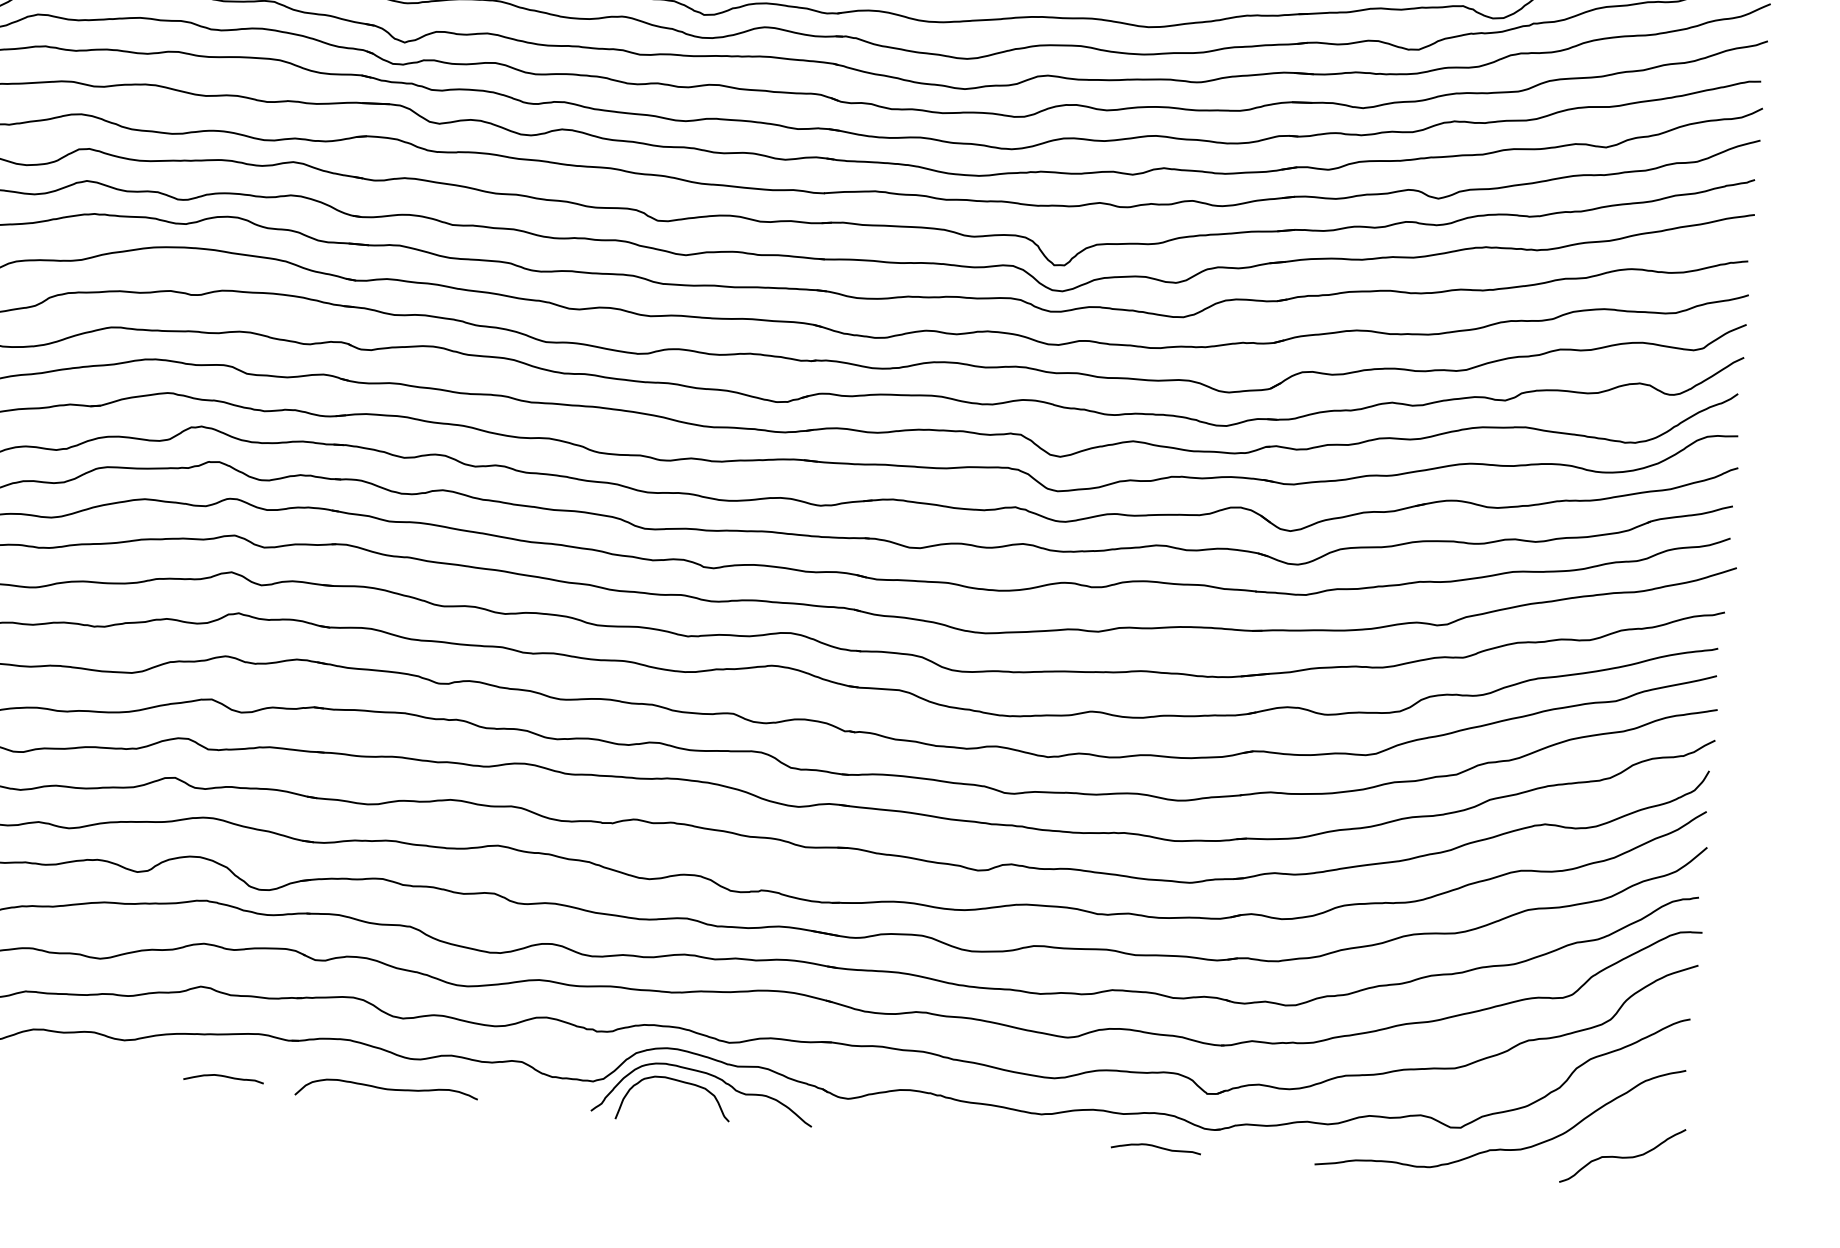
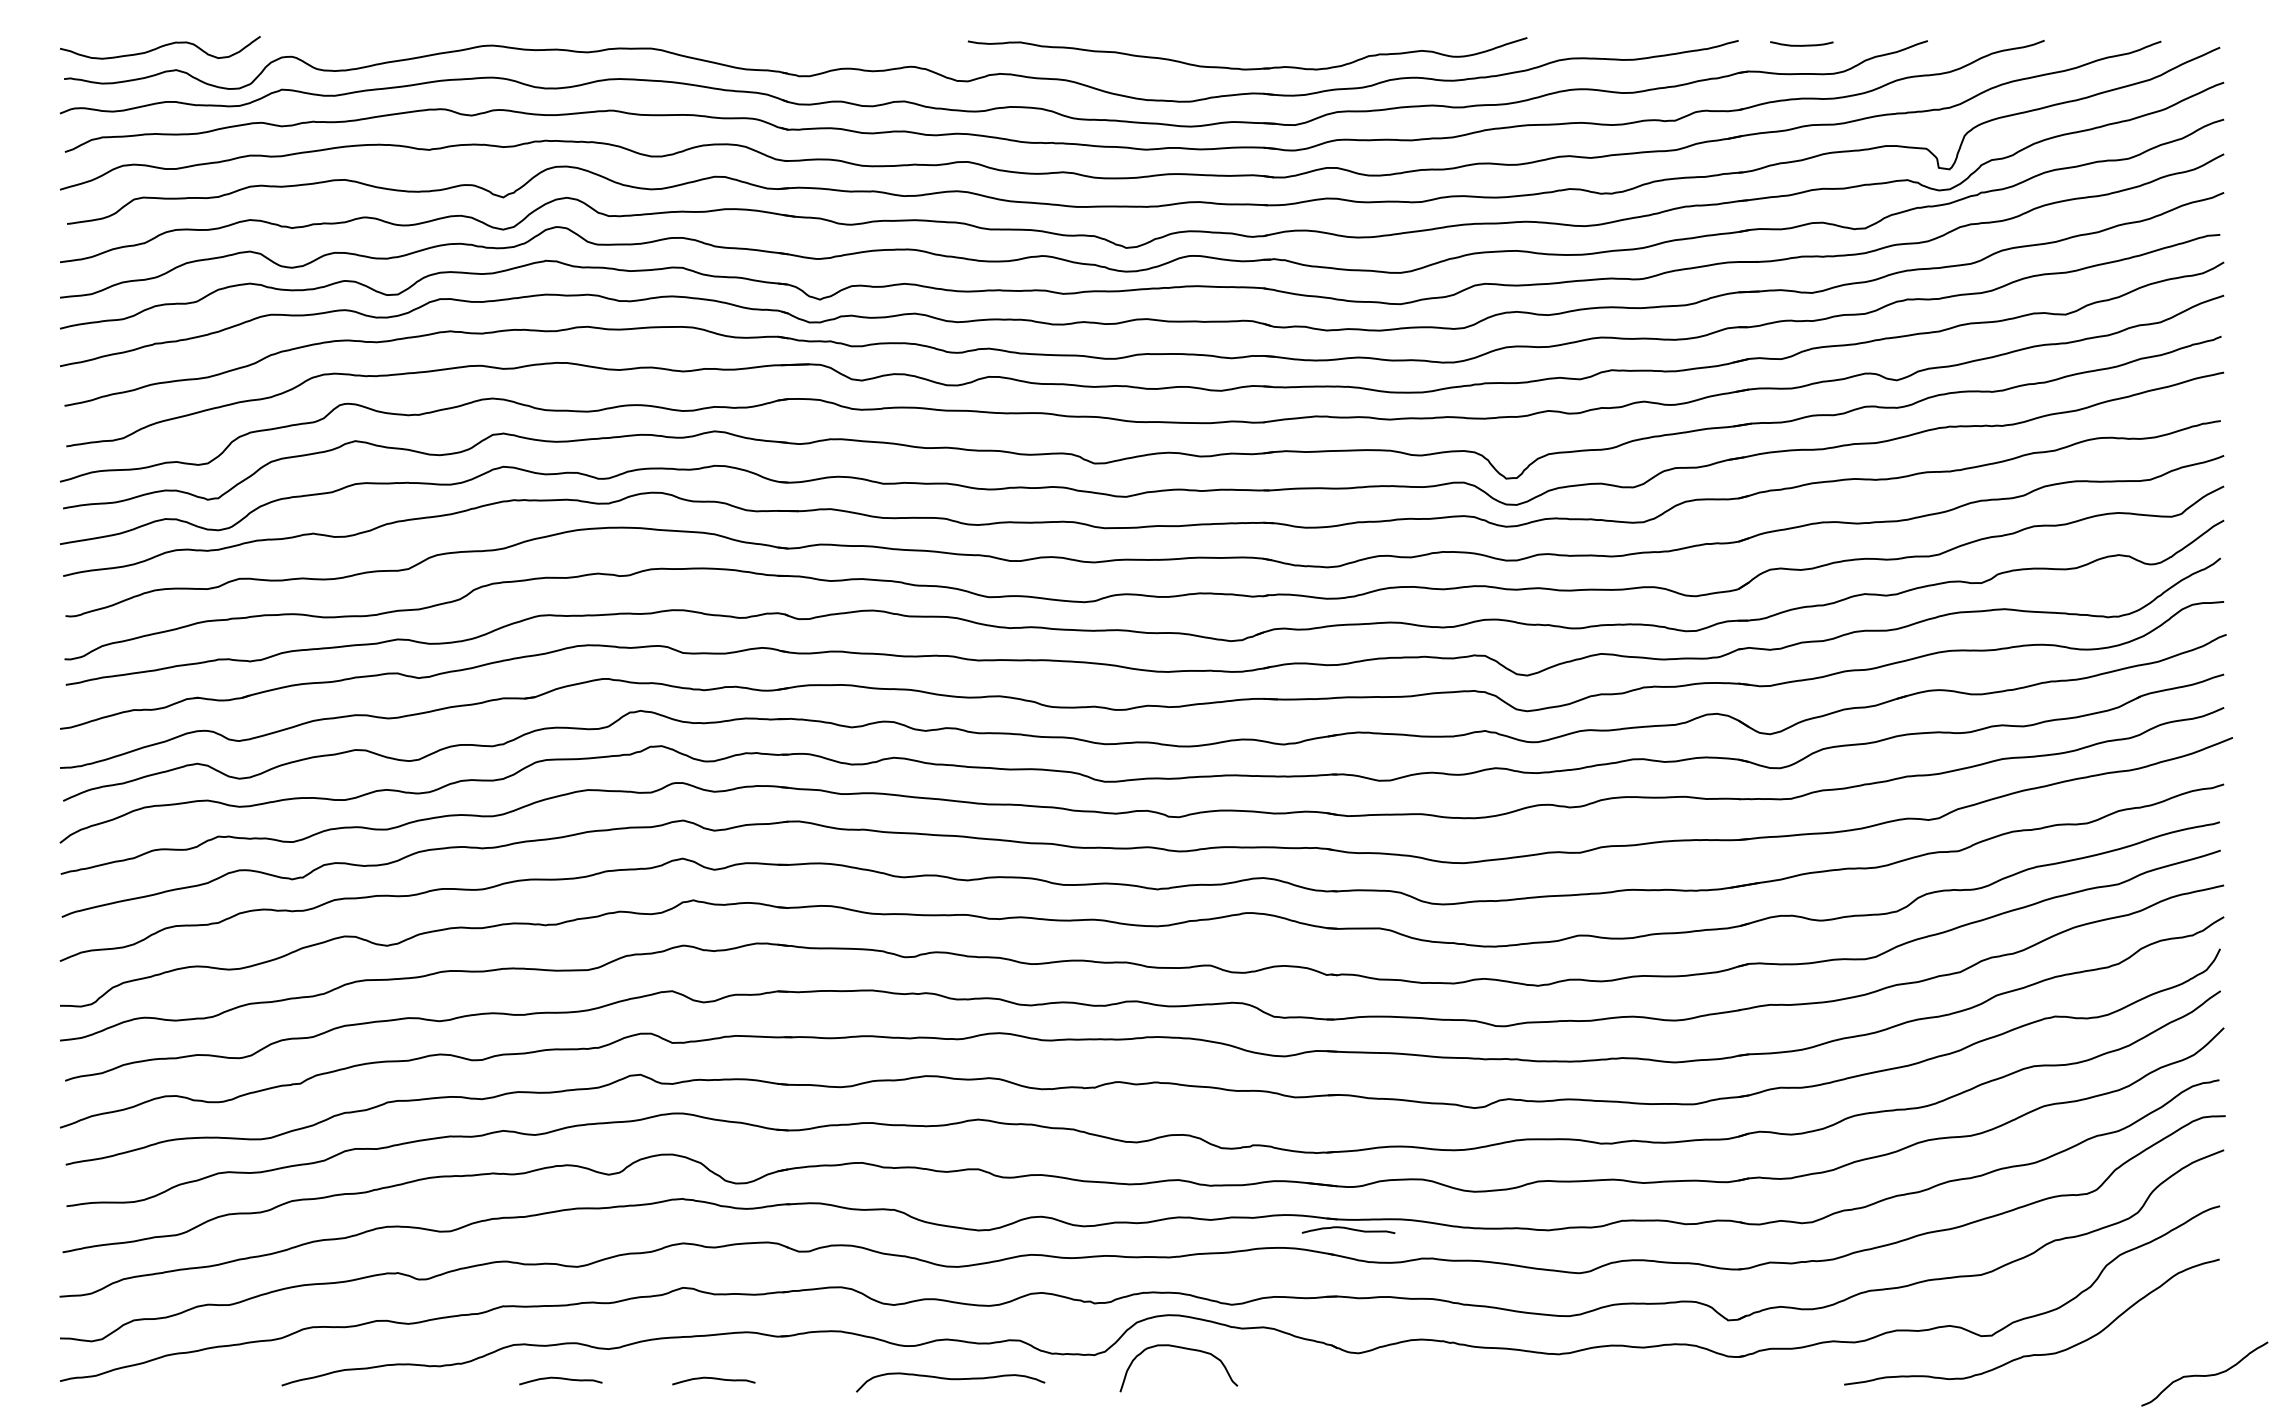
curve: (75, 1066) -> (560, 1379), added
curve: (710, 1076) -> (1215, 1340), removed
curve: (387, 1090) -> (951, 1380), moved
curve: (1156, 1147) -> (1348, 1229), moved
curve: (1622, 1157) -> (2204, 1375), moved

